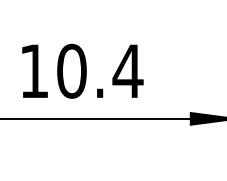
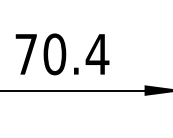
text: (33, 71) -> (25, 54), 10.4 -> 70.4

